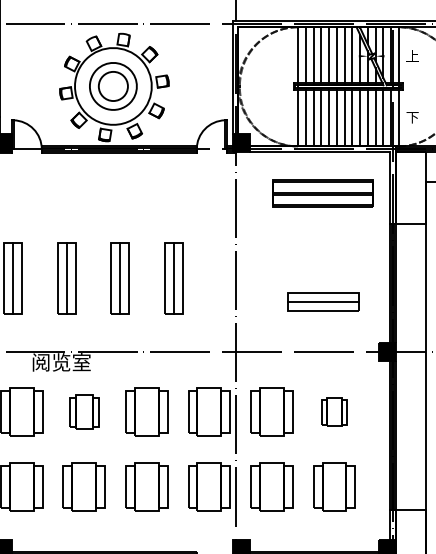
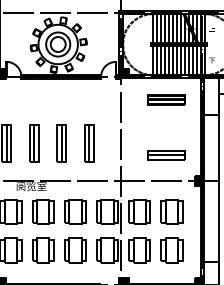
part: (323, 193) -> (166, 99), size x0.71
part: (84, 411) -> (43, 211), size x1.43
part: (333, 411) -> (171, 211), size x1.67

